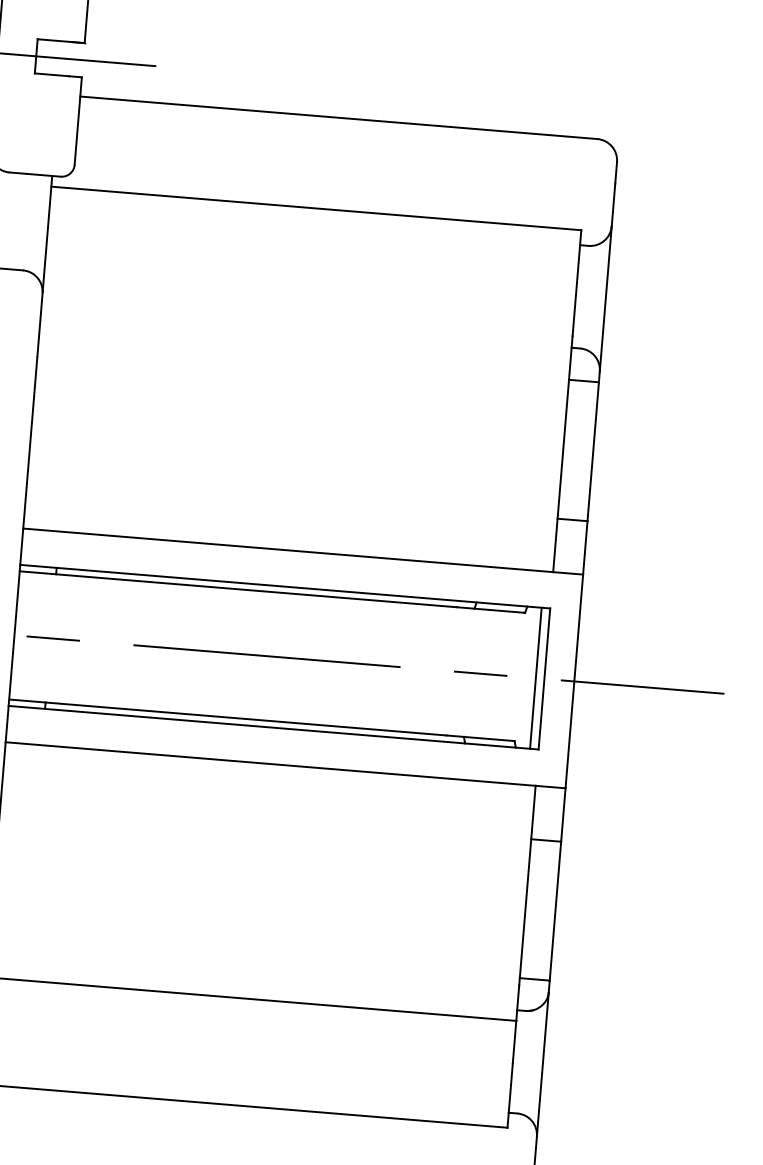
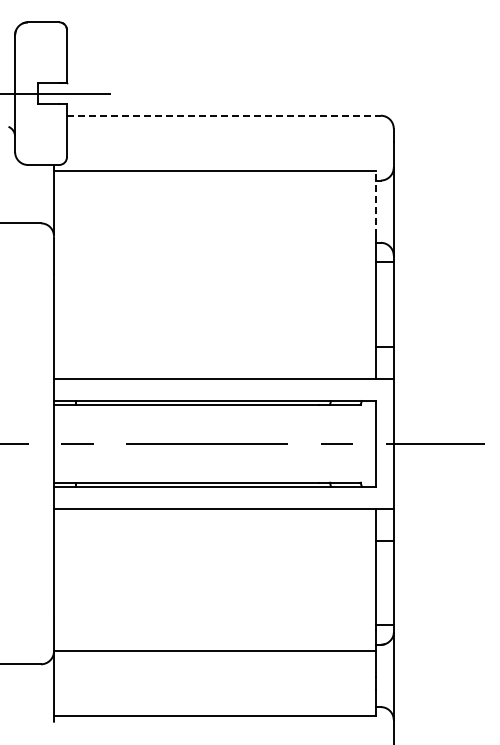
line: (338, 117) -> (223, 115), solid -> dashed
line: (576, 282) -> (375, 203), solid -> dashed
line: (536, 677) -> (370, 443), removed

